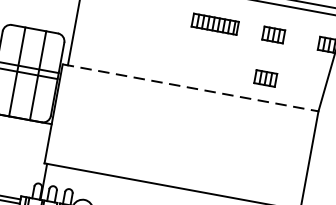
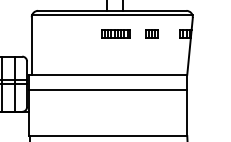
part: (265, 77) -> (151, 60), removed
line: (191, 87) -> (108, 74), dashed -> solid
line: (185, 113) -> (107, 90), added

